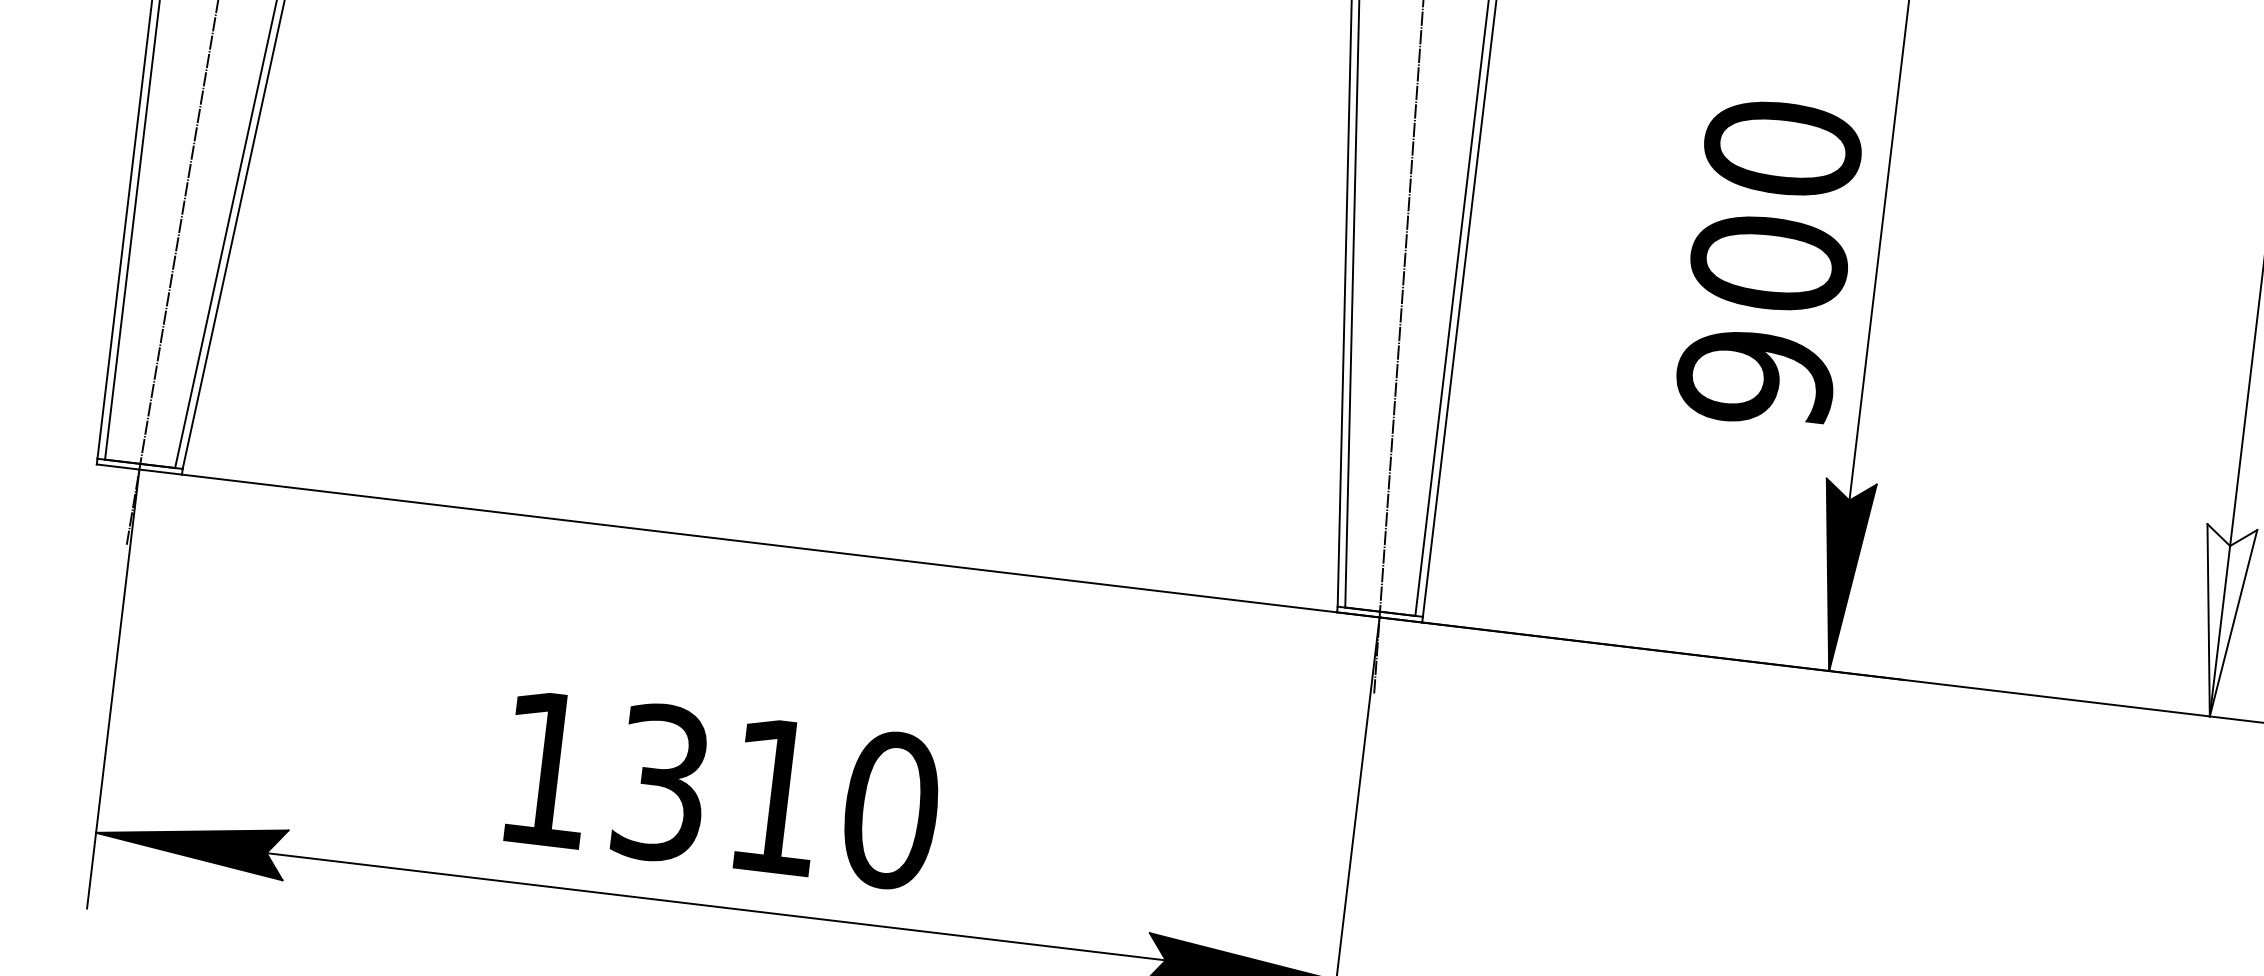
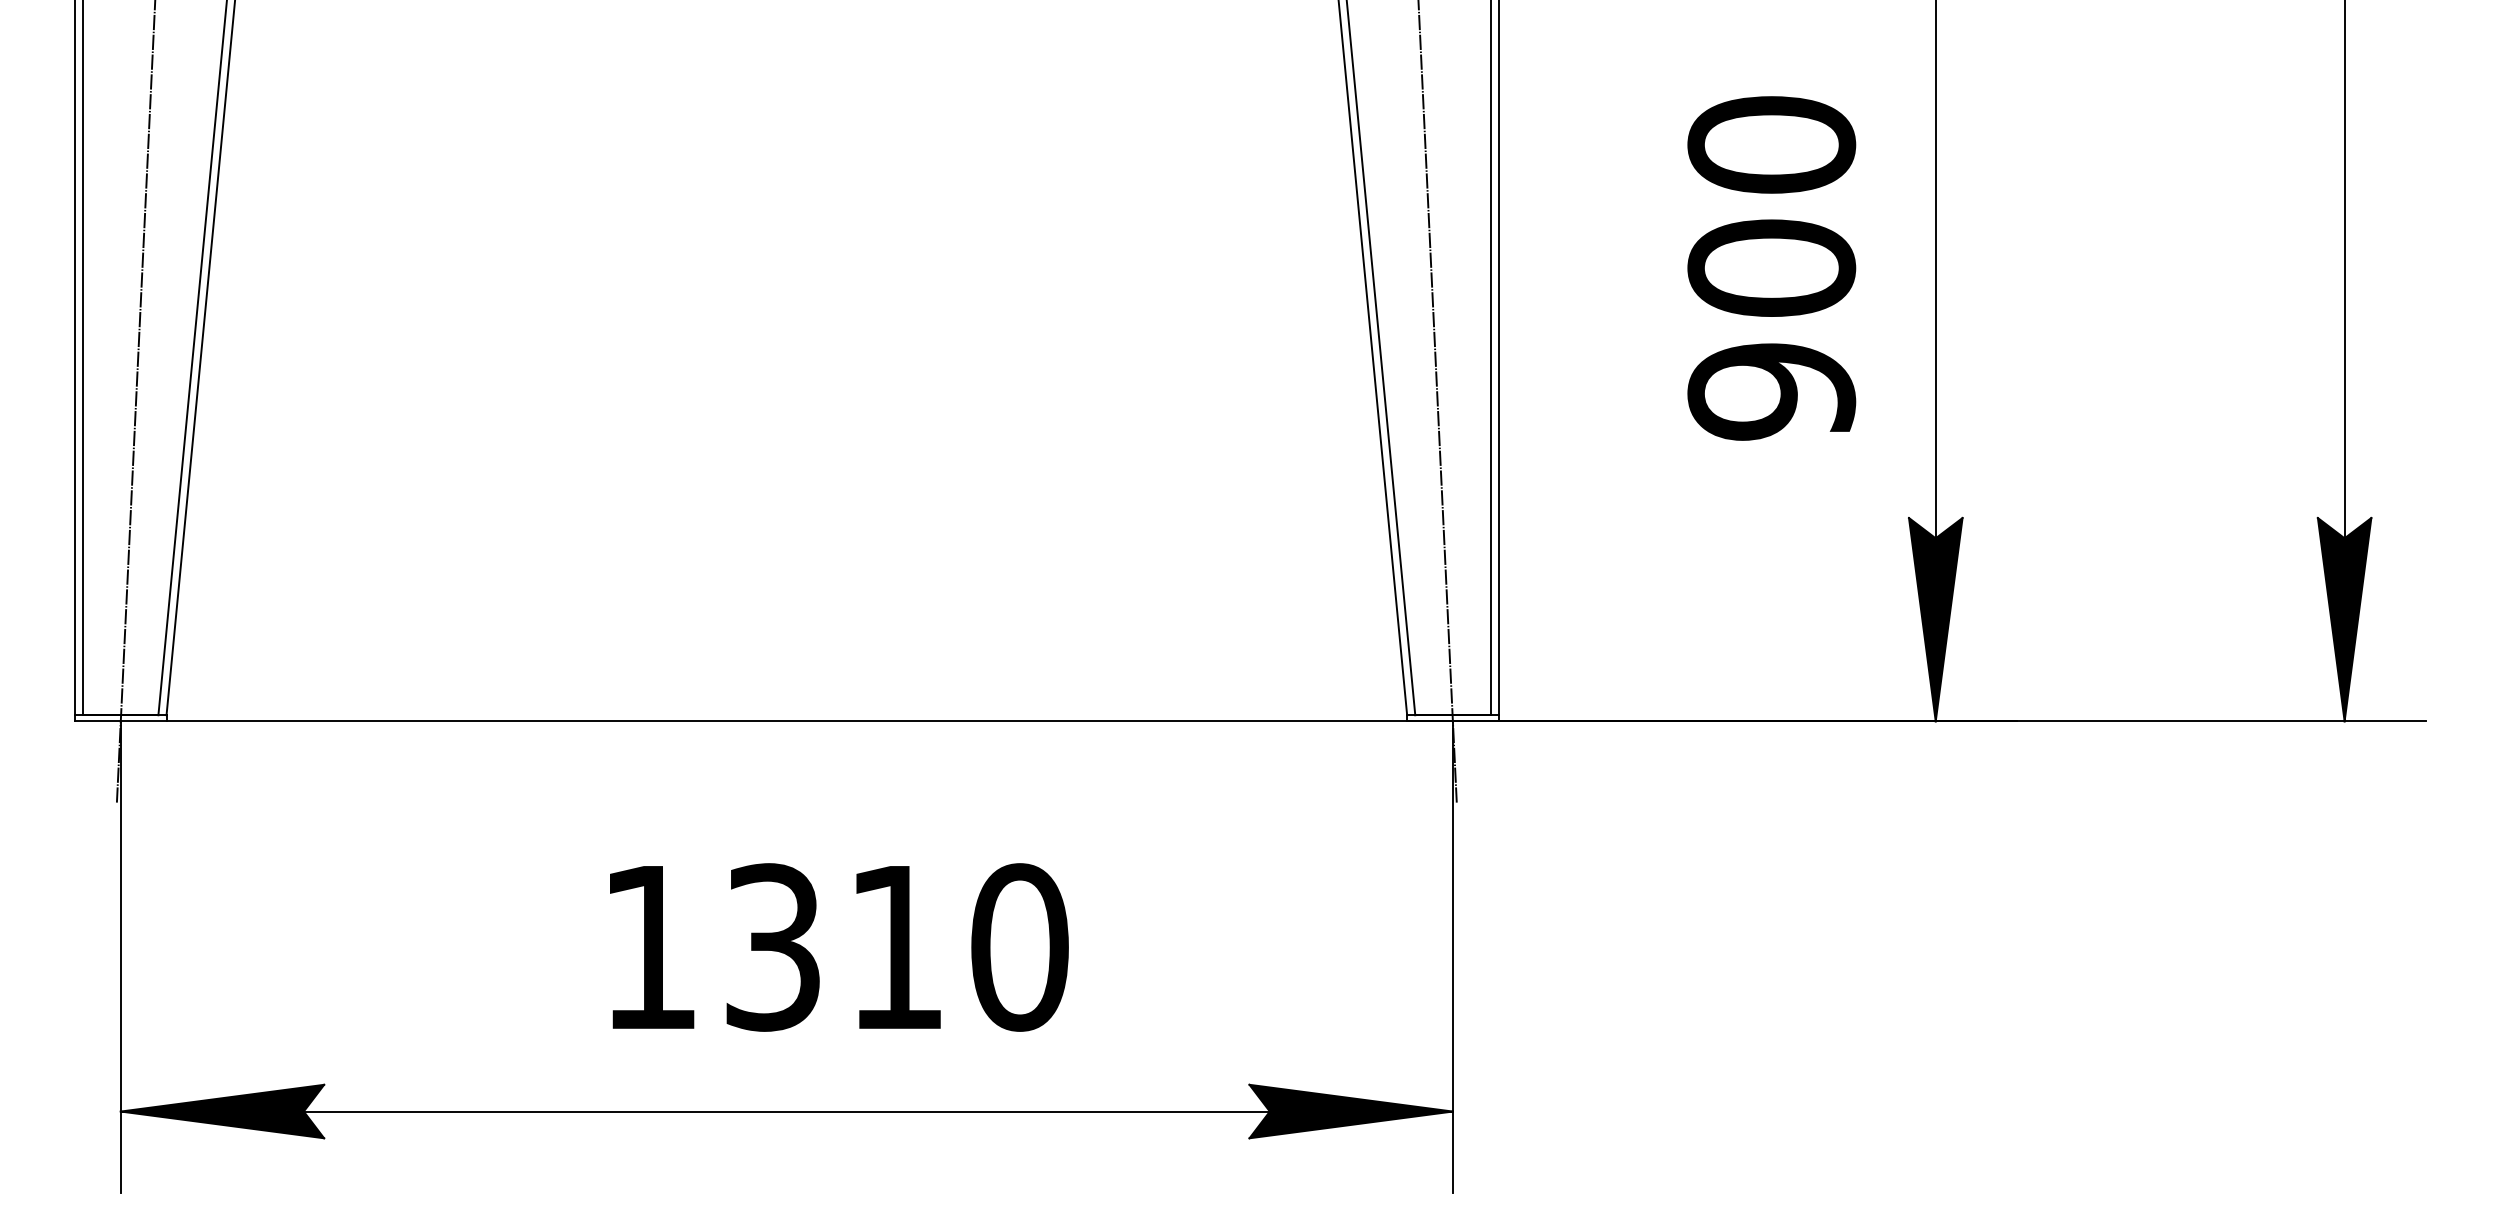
text: (1768, 263) -> (1771, 268), moved
fill: (2221, 621) -> (2344, 619), added
text: (723, 790) -> (839, 947), moved

